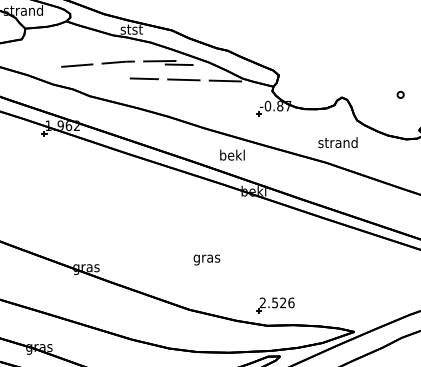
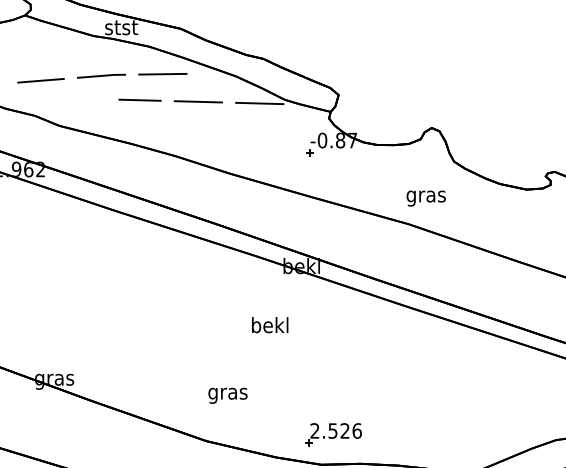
line: (178, 64) -> (190, 79), removed
part: (400, 94) -> (518, 123), removed
text: (337, 143) -> (425, 195), strand -> gras
text: (232, 154) -> (270, 324), moved
text: (206, 259) -> (227, 394), moved

